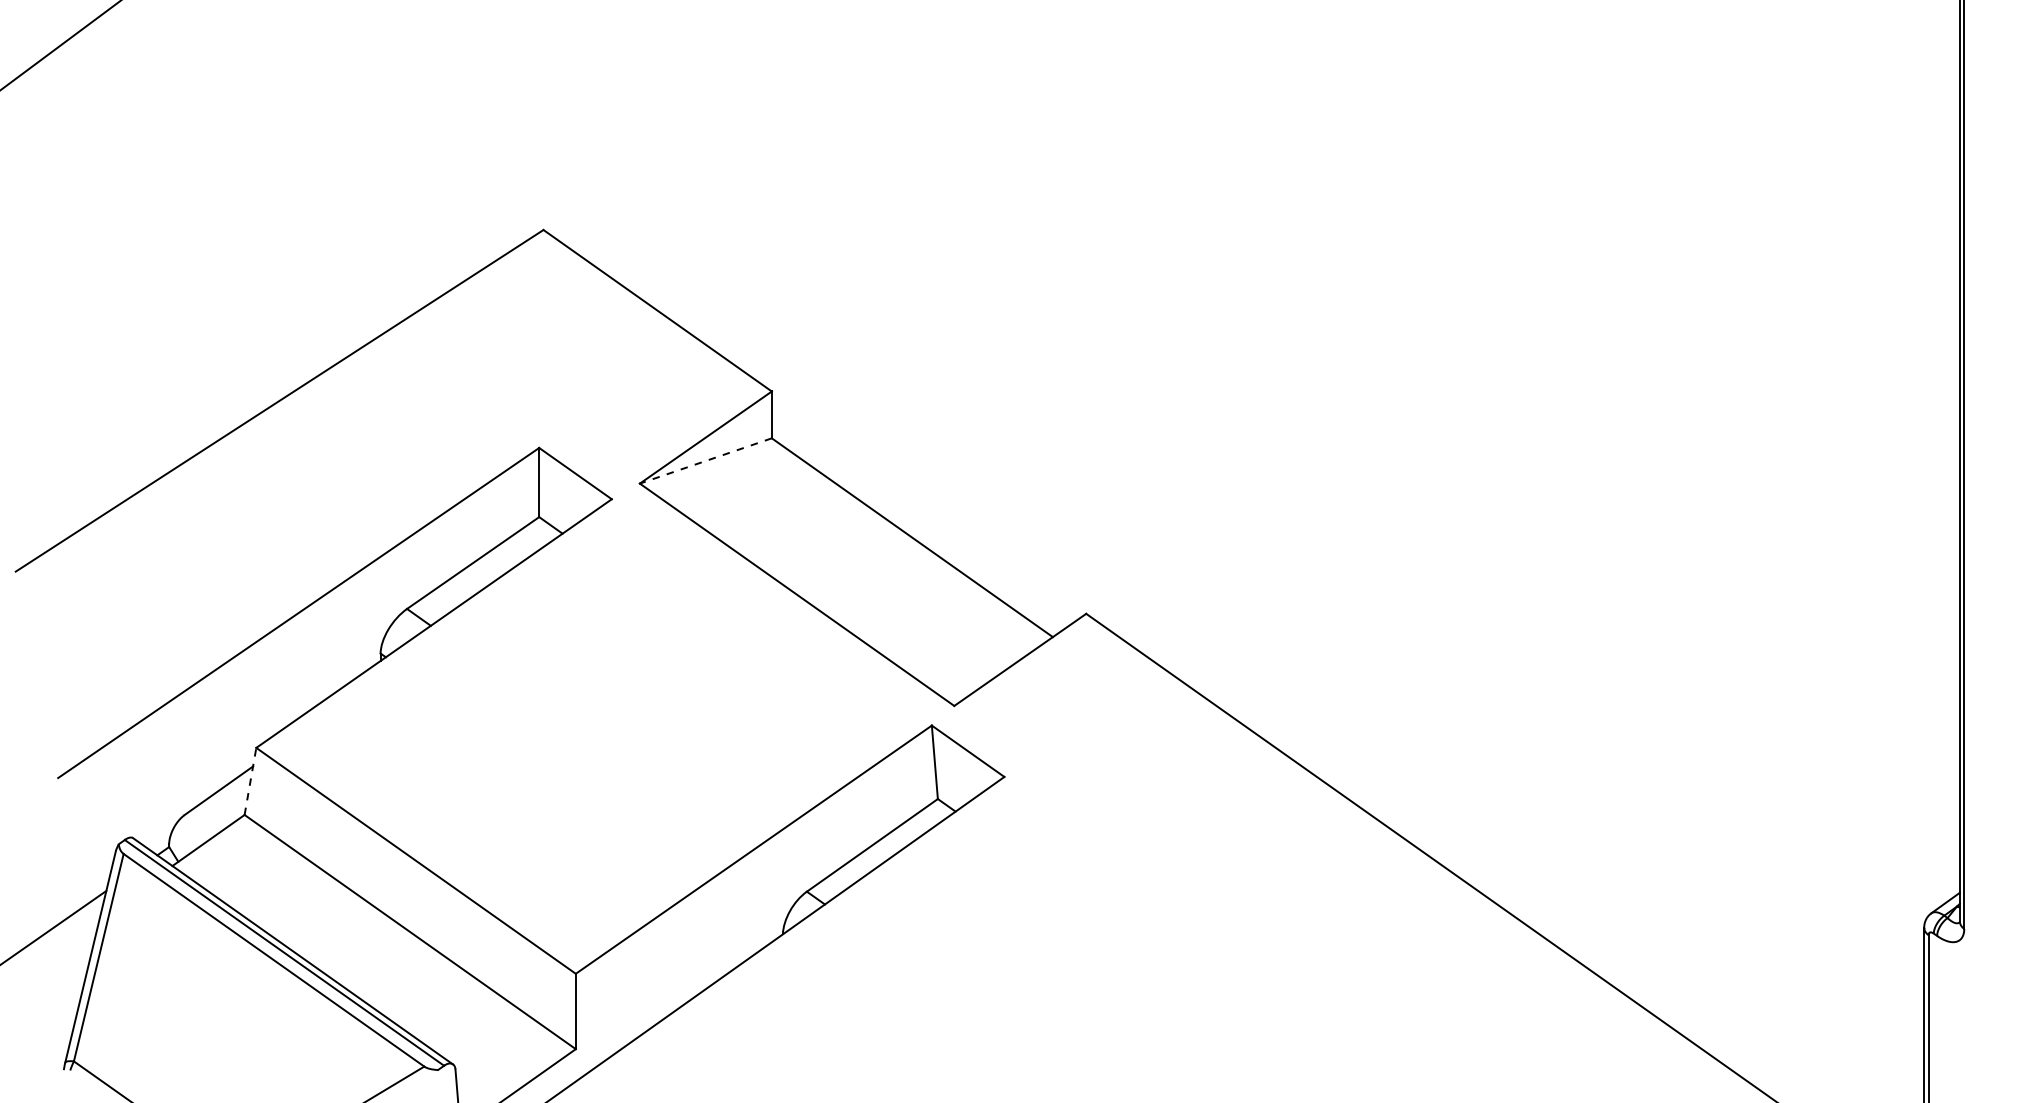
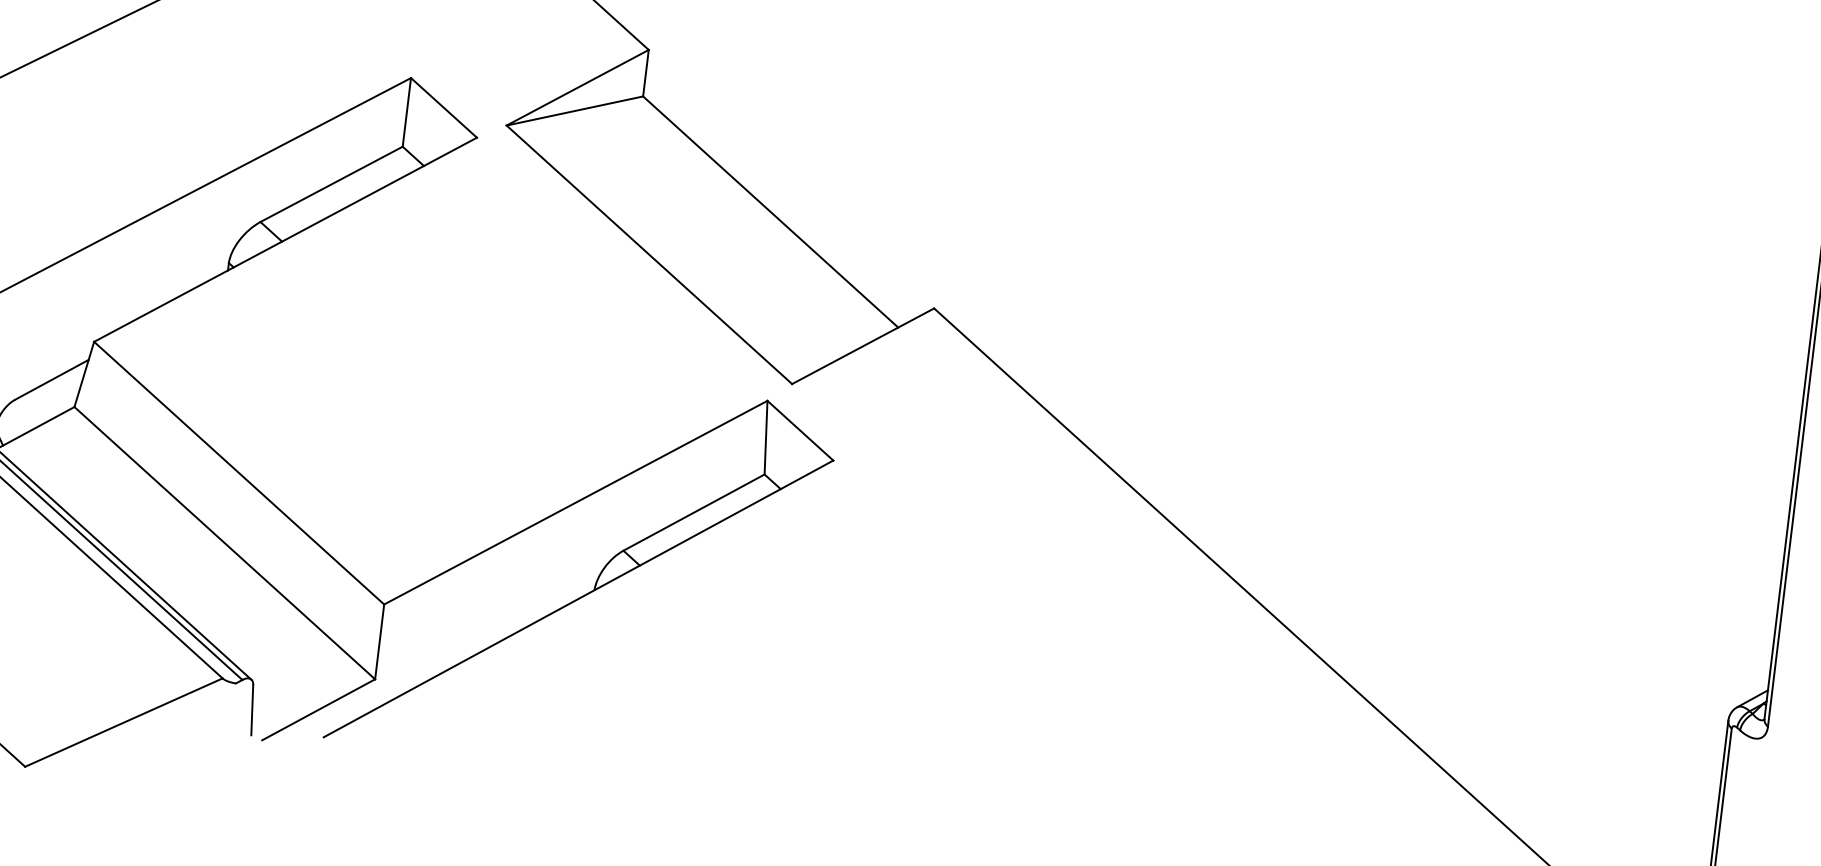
line: (705, 460) -> (574, 110), dashed -> solid
line: (250, 780) -> (84, 373), dashed -> solid

